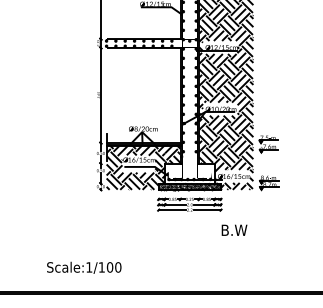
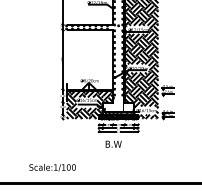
text: (234, 229) -> (113, 143), moved

